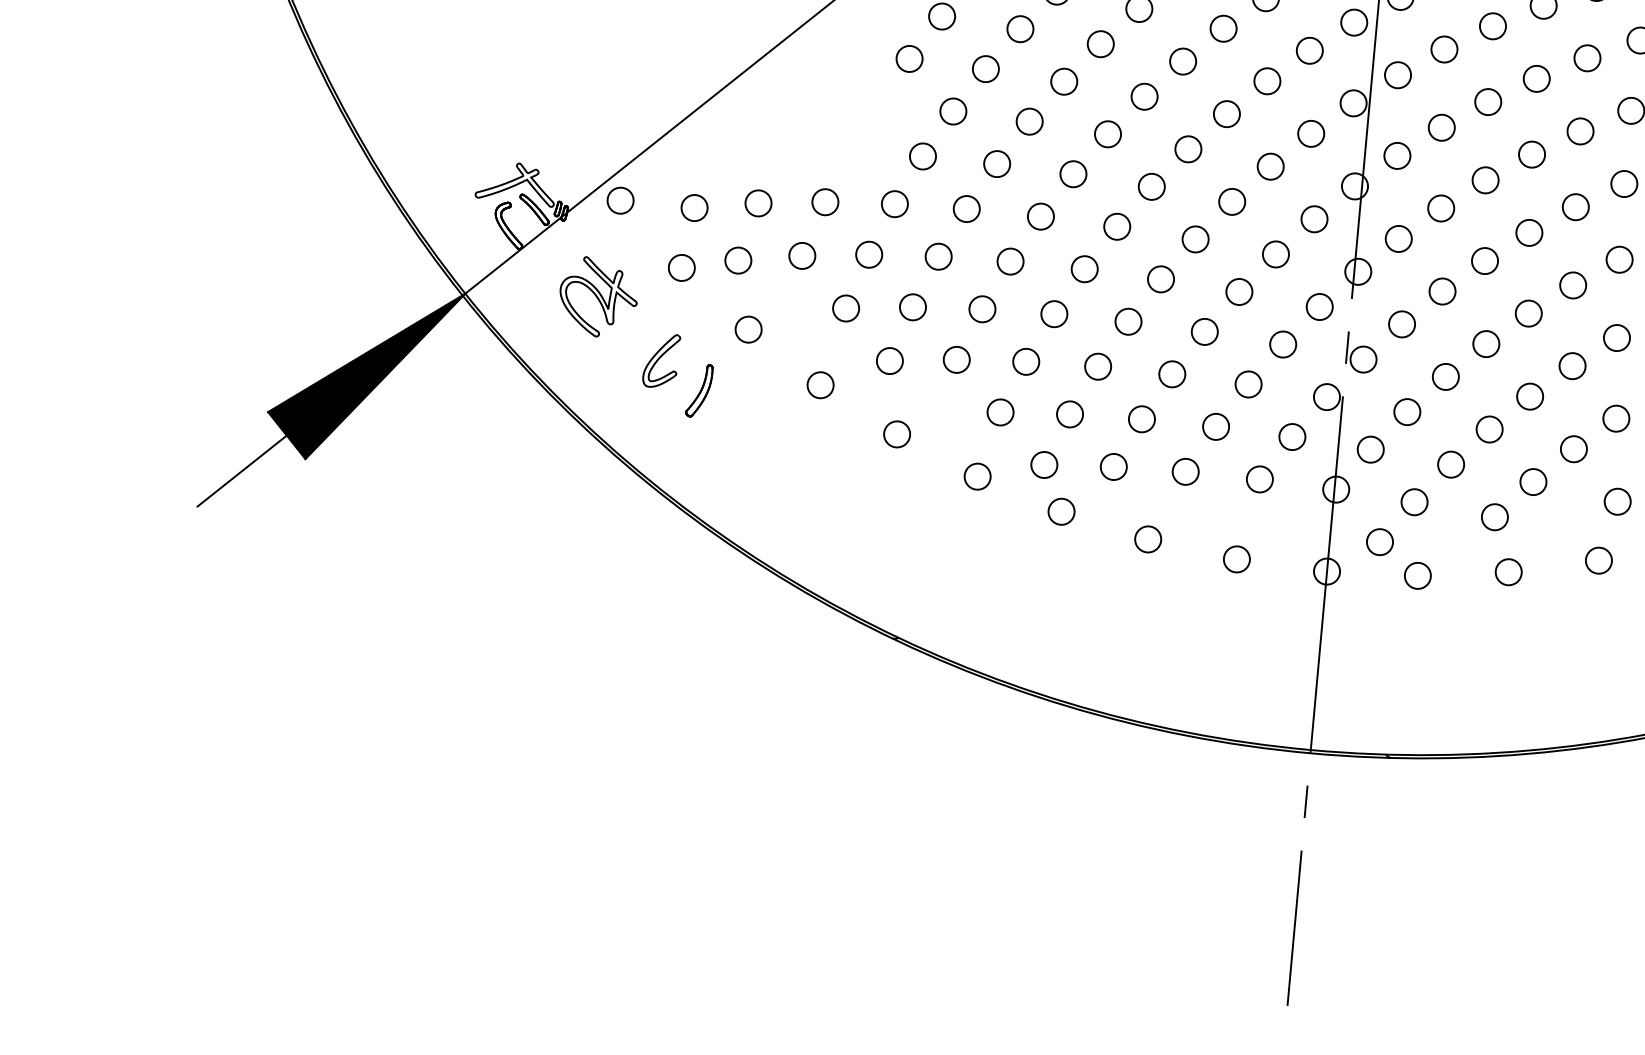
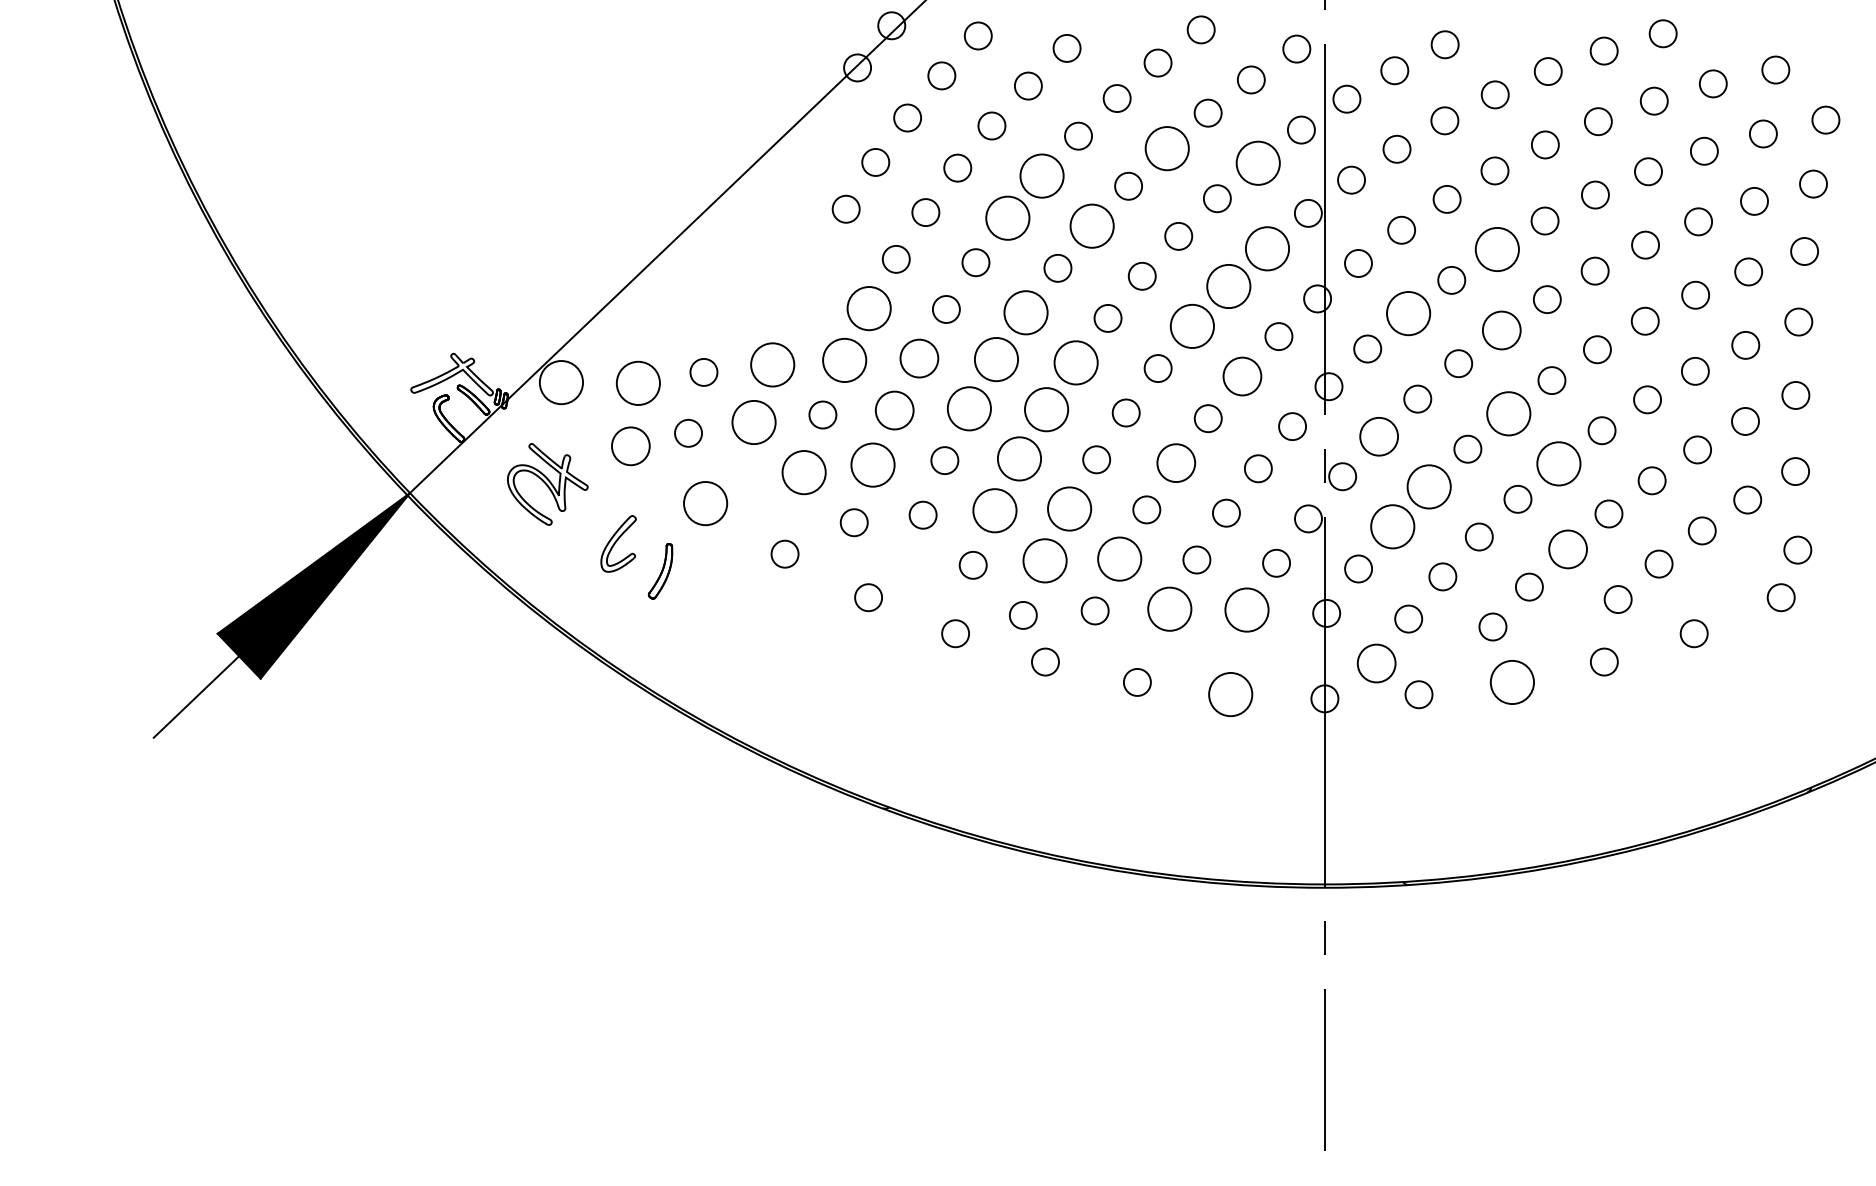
circle: (1222, 28) -> (1166, 148), size x1.6
circle: (1100, 43) -> (1041, 175), size x1.6
circle: (1309, 49) -> (1257, 162), size x1.6
circle: (1063, 80) -> (1007, 217), size x1.6
circle: (1144, 96) -> (1091, 225), size x1.6
circle: (1310, 133) -> (1266, 248), size x1.6
circle: (1531, 154) -> (1496, 249), size x1.6
circle: (922, 156) -> (868, 308), size x1.6
circle: (1270, 166) -> (1228, 286), size x1.6
circle: (1072, 173) -> (1025, 312), size x1.6
circle: (619, 200) -> (560, 382), size x1.6
circle: (1231, 200) -> (1191, 325), size x1.6
circle: (825, 201) -> (772, 364), size x1.6
circle: (894, 203) -> (844, 359), size x1.6
circle: (694, 207) -> (638, 382), size x1.6
circle: (966, 208) -> (918, 358), size x1.4
circle: (1441, 208) -> (1408, 313), size x1.6
circle: (1039, 216) -> (995, 359), size x1.6
circle: (1116, 226) -> (1075, 362), size x1.6
circle: (1529, 232) -> (1501, 330), size x1.4
circle: (1276, 254) -> (1242, 376), size x1.4
circle: (801, 255) -> (753, 422), size x1.6
circle: (938, 256) -> (894, 410), size x1.4
circle: (1009, 261) -> (968, 408), size x1.6
circle: (681, 267) -> (630, 445), size x1.4
circle: (1084, 269) -> (1046, 409), size x1.6
circle: (912, 306) -> (872, 464), size x1.6
circle: (845, 308) -> (803, 472), size x1.6
circle: (1054, 313) -> (1019, 458), size x1.6
circle: (1528, 313) -> (1508, 413), size x1.6
circle: (1401, 324) -> (1378, 436), size x1.4
circle: (748, 329) -> (705, 503), size x1.6
circle: (1205, 331) -> (1176, 462), size x1.4
circle: (1025, 361) -> (994, 510), size x1.6
circle: (1572, 365) -> (1558, 463), size x1.6
circle: (1098, 366) -> (1069, 508), size x1.6
circle: (1445, 376) -> (1428, 486), size x1.6
circle: (1407, 411) -> (1392, 526), size x1.6
circle: (1069, 414) -> (1044, 560), size x1.6
circle: (1141, 418) -> (1119, 558), size x1.6
circle: (1573, 449) -> (1567, 549), size x1.4
circle: (1185, 471) -> (1169, 608), size x1.6
circle: (1259, 478) -> (1246, 609), size x1.6
circle: (1379, 542) -> (1376, 663), size x1.4
circle: (1236, 559) -> (1230, 694), size x1.6
circle: (1507, 571) -> (1511, 681), size x1.6

